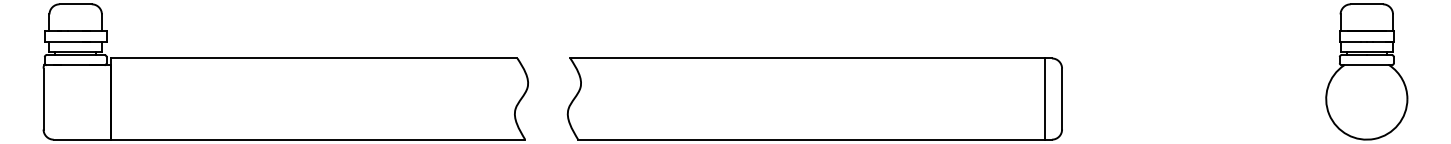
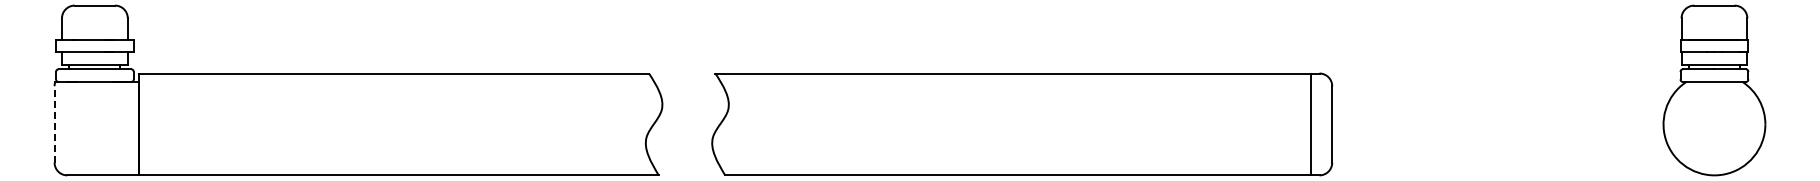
line: (43, 98) -> (54, 123), solid -> dashed

